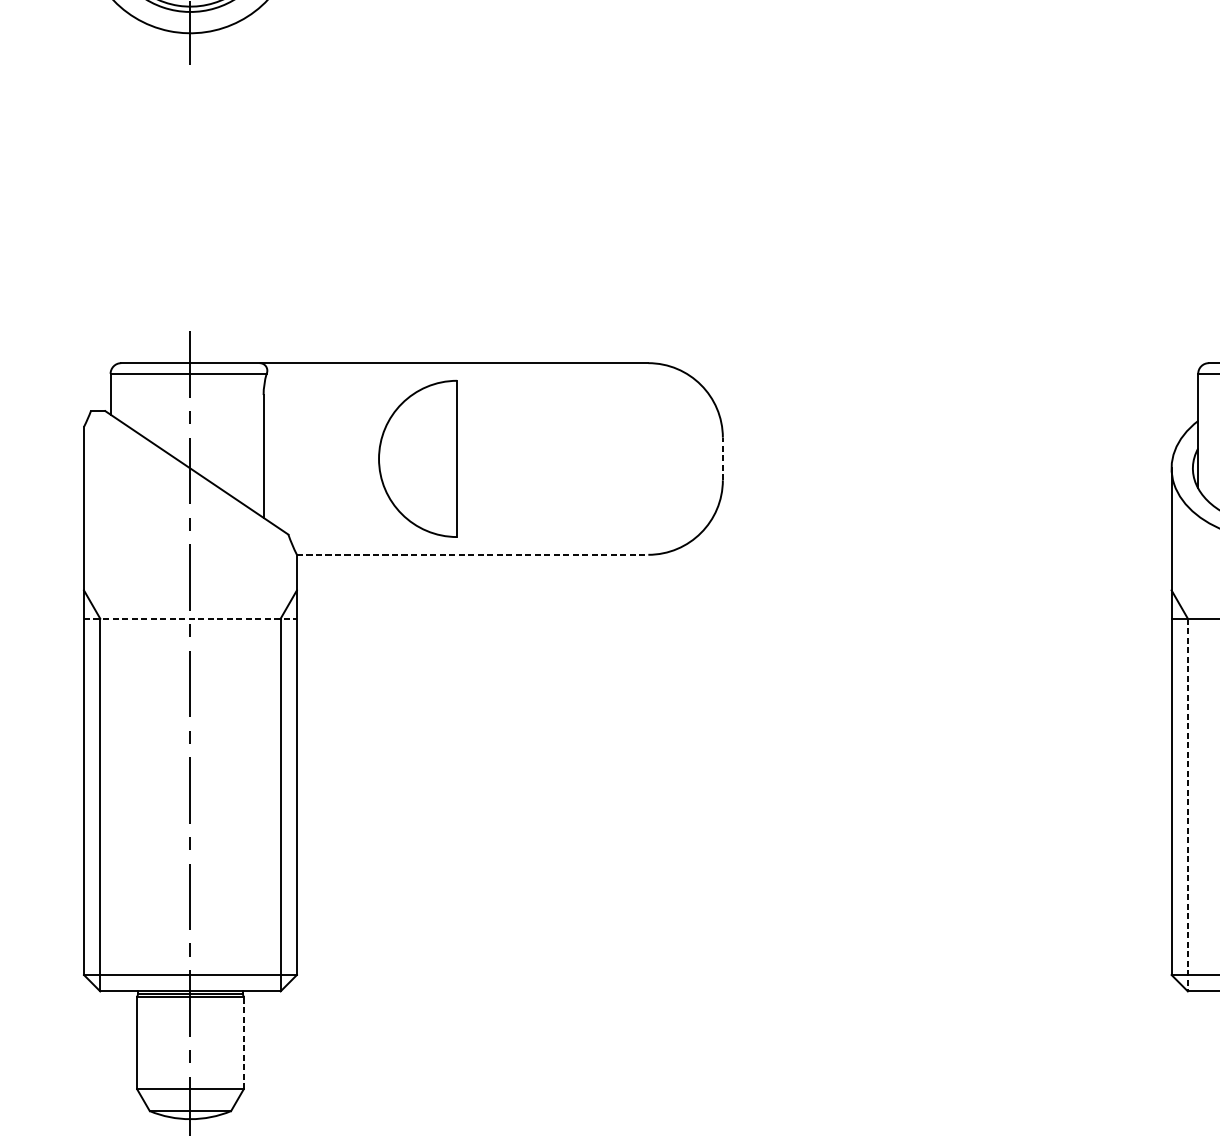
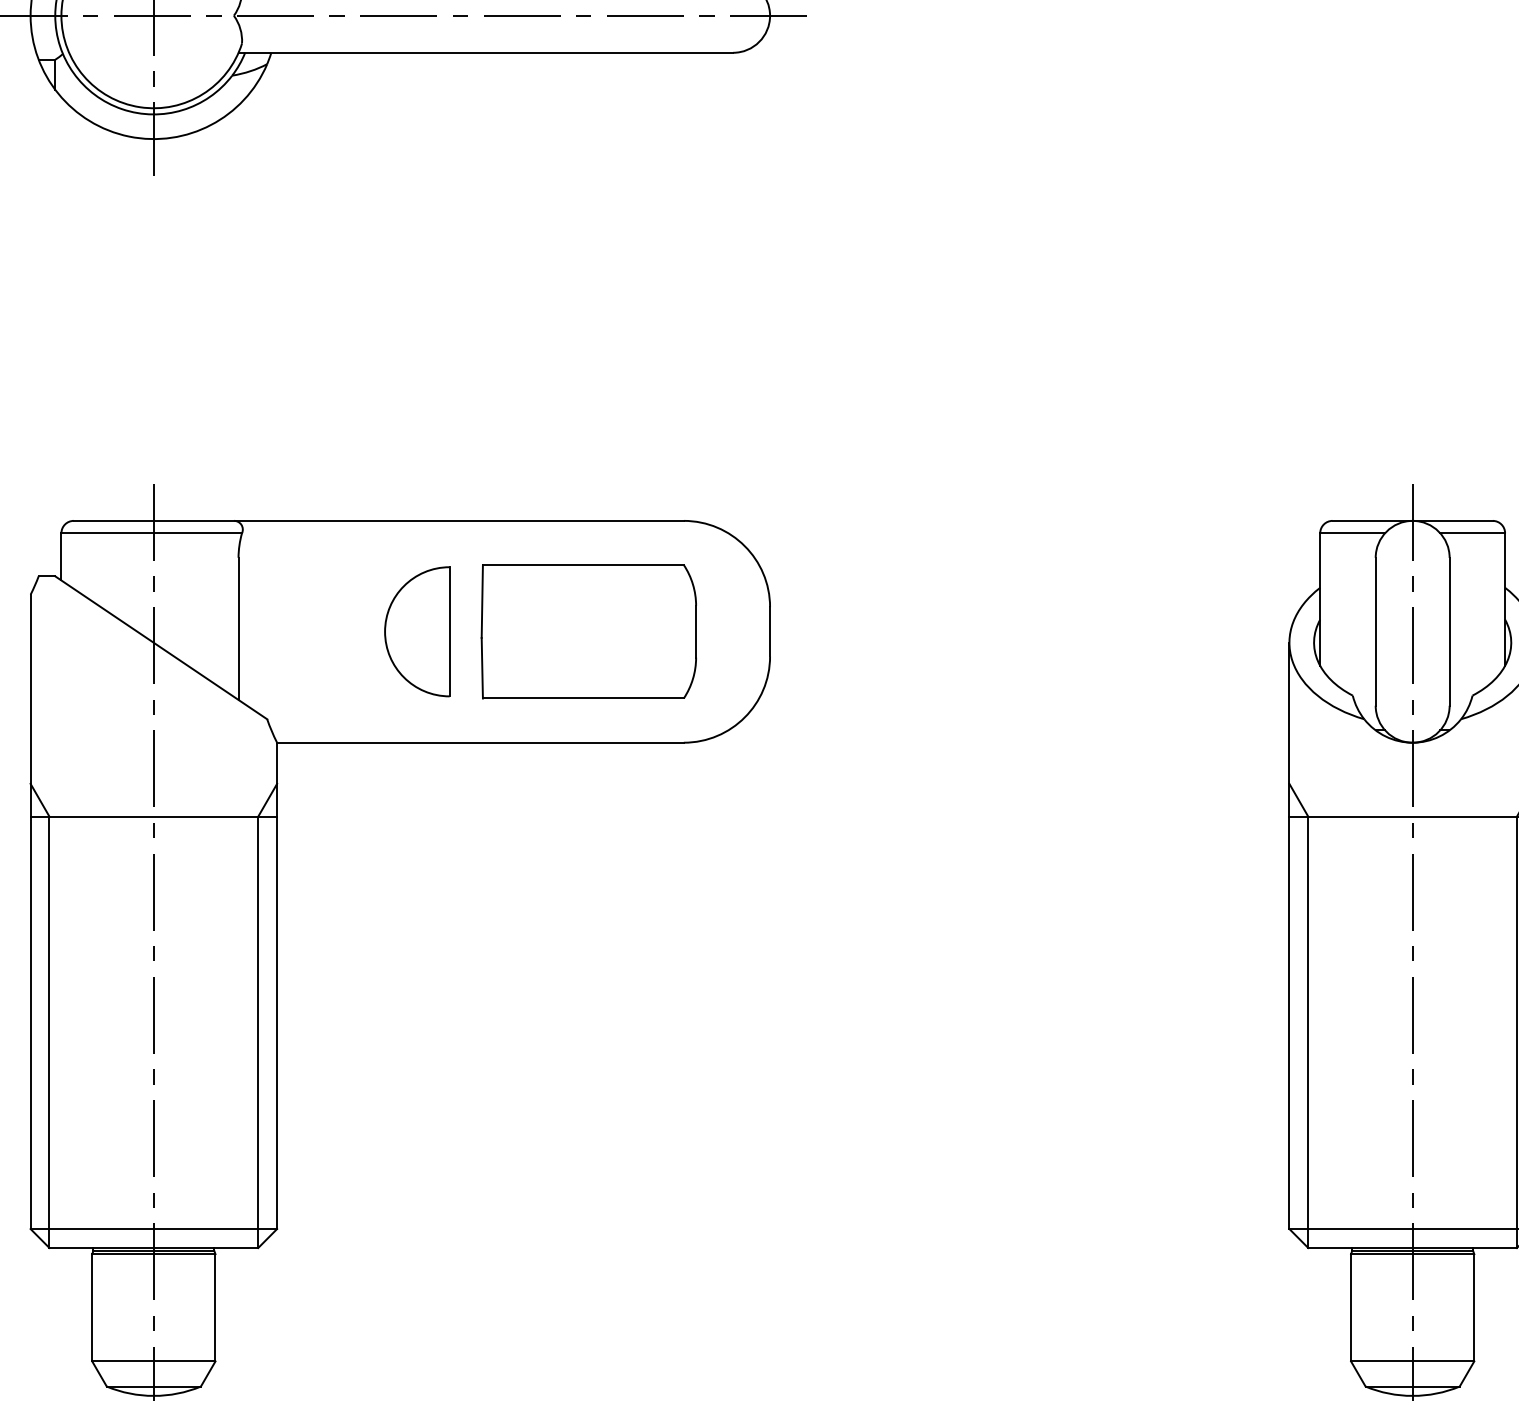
part: (418, 458) -> (417, 631), size x0.71
part: (565, 458) -> (588, 631), added
line: (723, 458) -> (770, 631), dashed -> solid
line: (472, 554) -> (480, 742), dashed -> solid
line: (191, 618) -> (154, 816), dashed -> solid
line: (1188, 805) -> (1308, 1032), dashed -> solid
line: (243, 1042) -> (215, 1307), dashed -> solid

